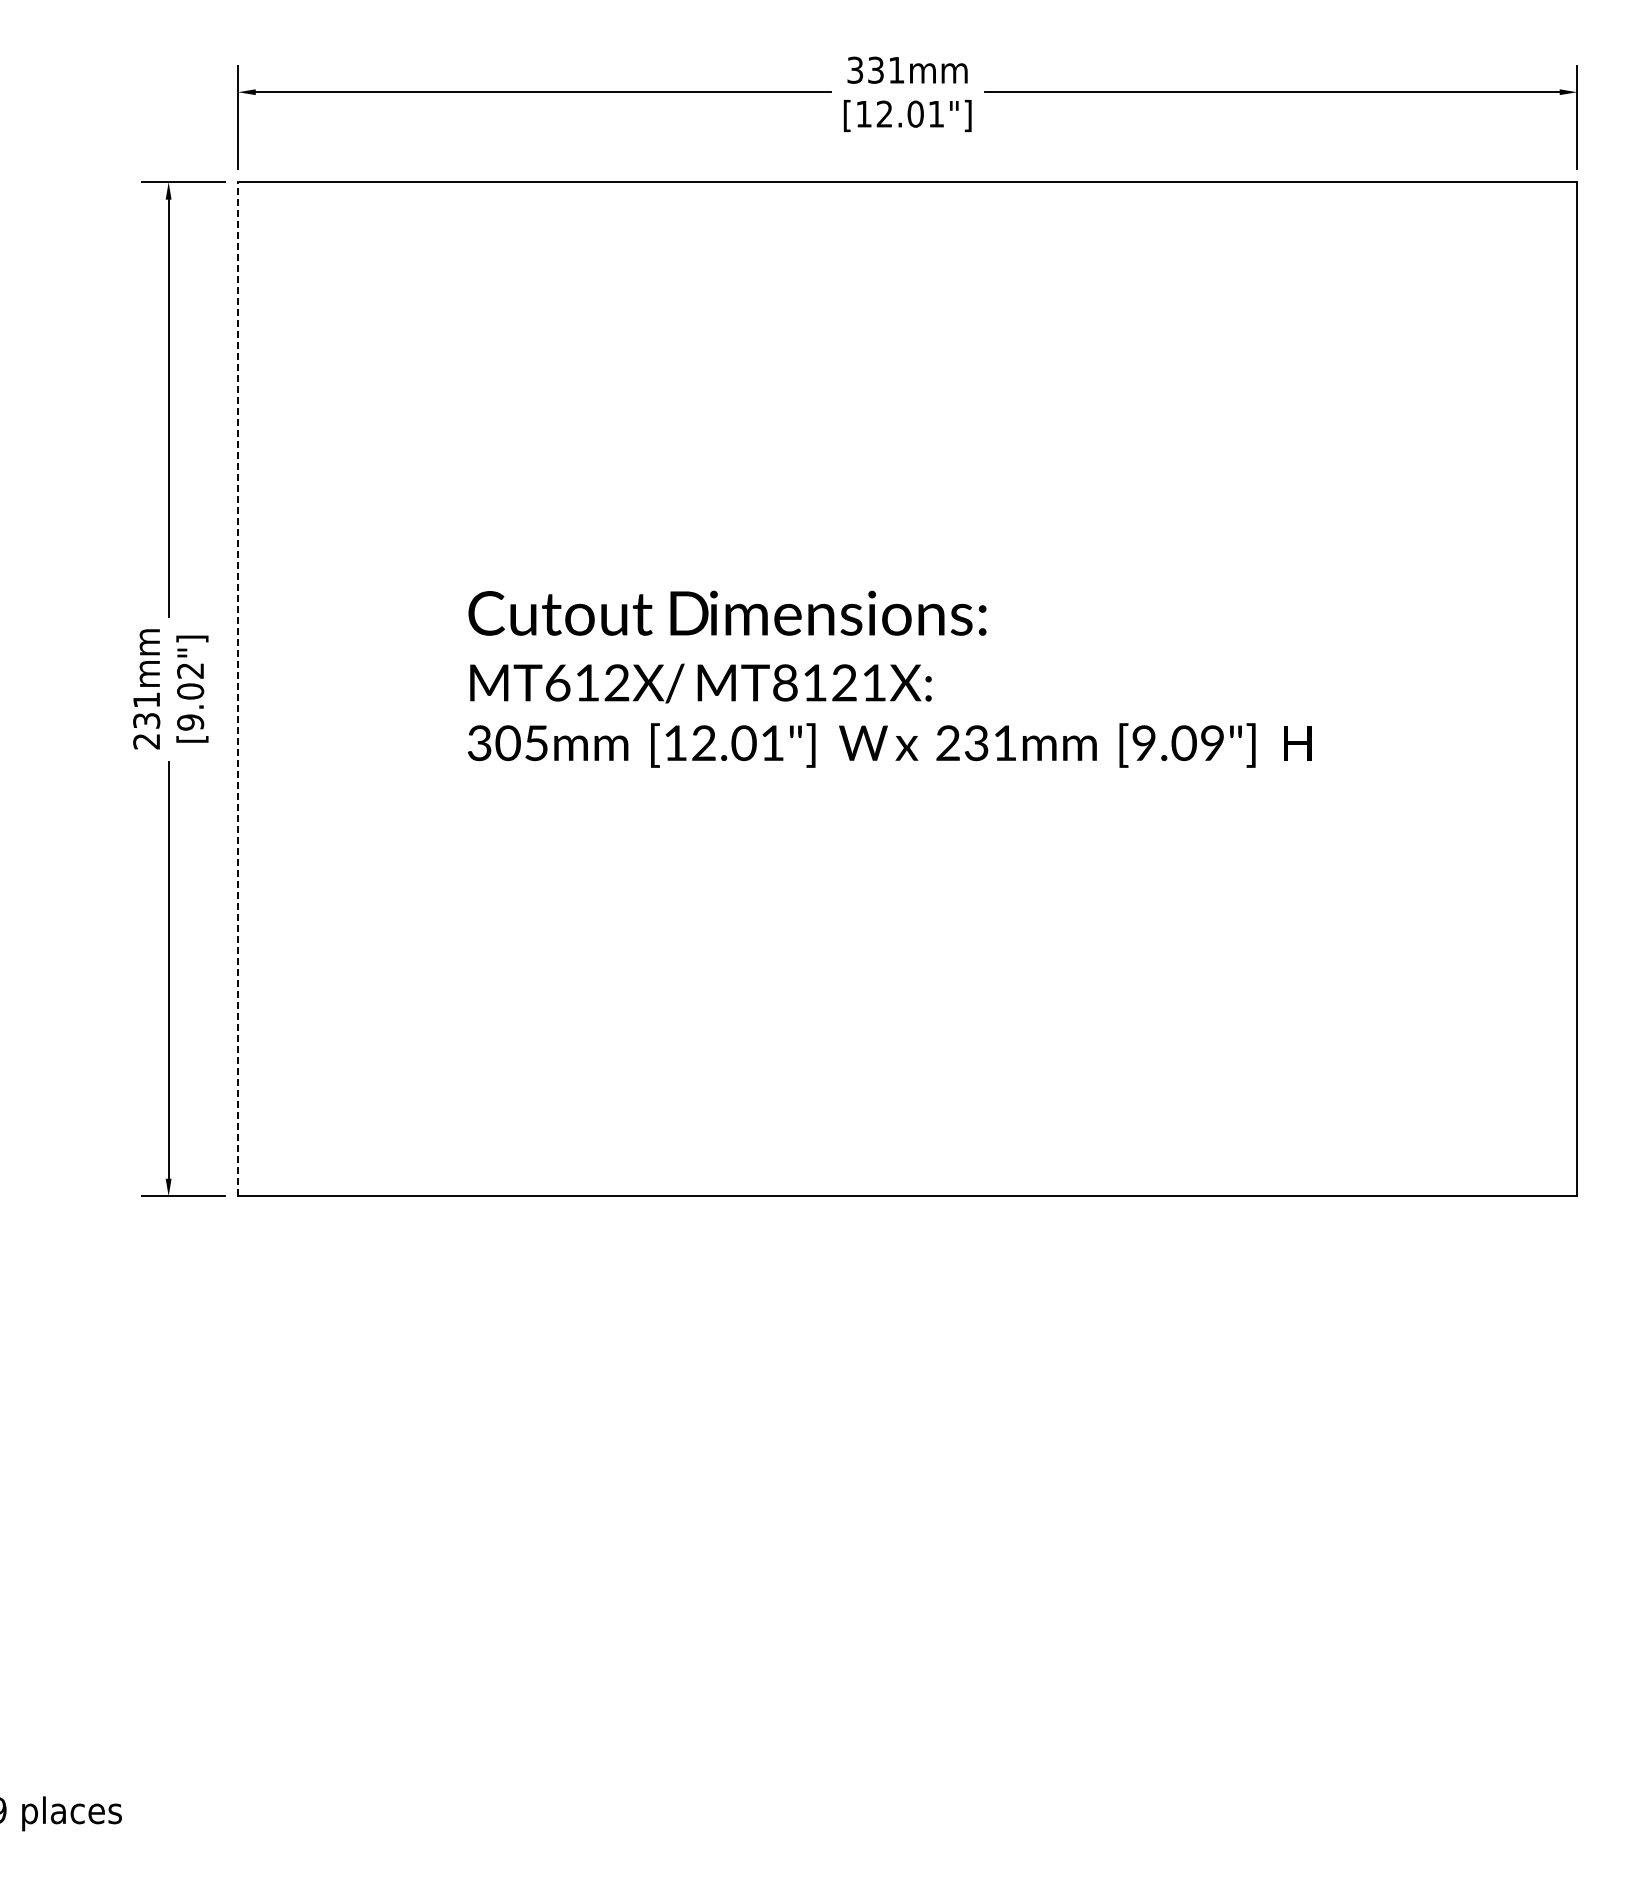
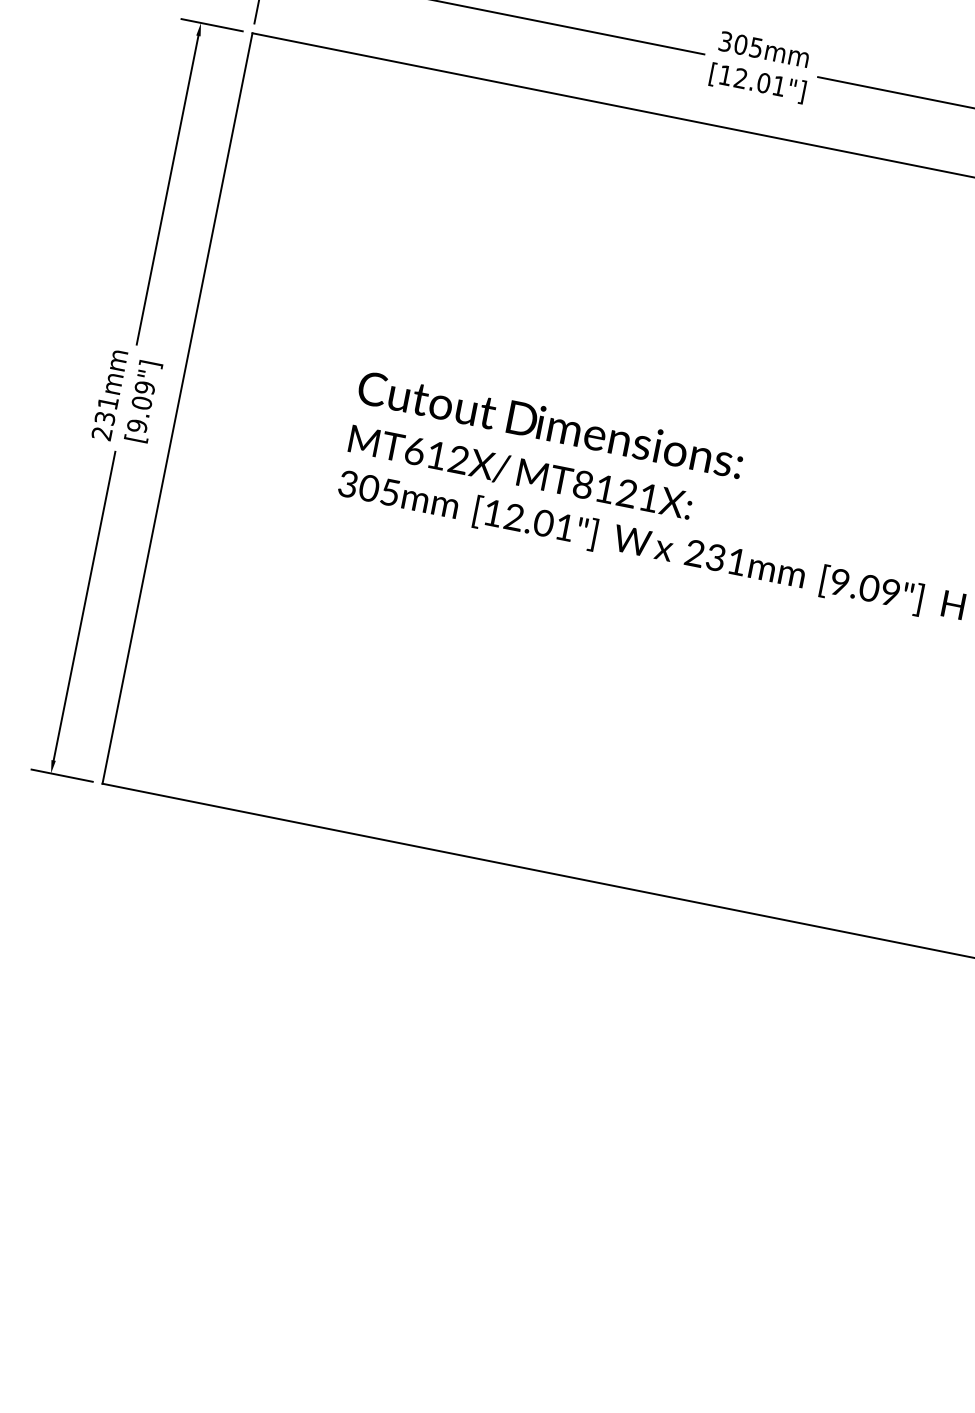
text: (886, 69) -> (748, 45), 331mm -> 305mm
text: (190, 670) -> (144, 387), [9.02"] -> [9.09"]
line: (238, 688) -> (177, 408), dashed -> solid

